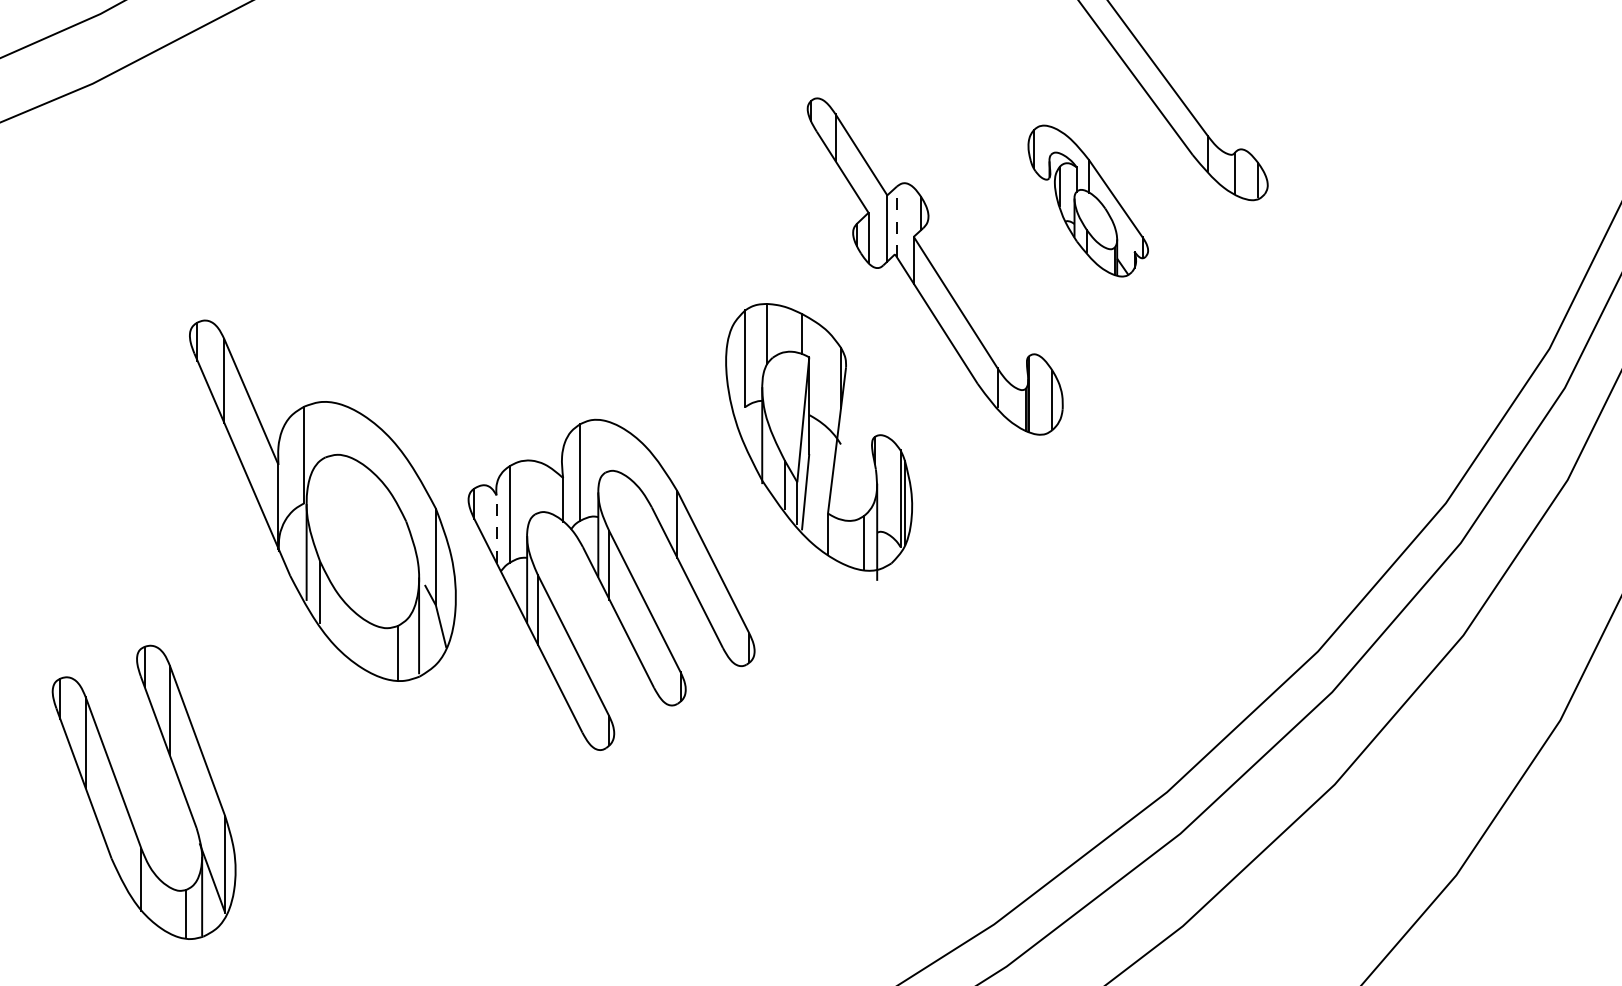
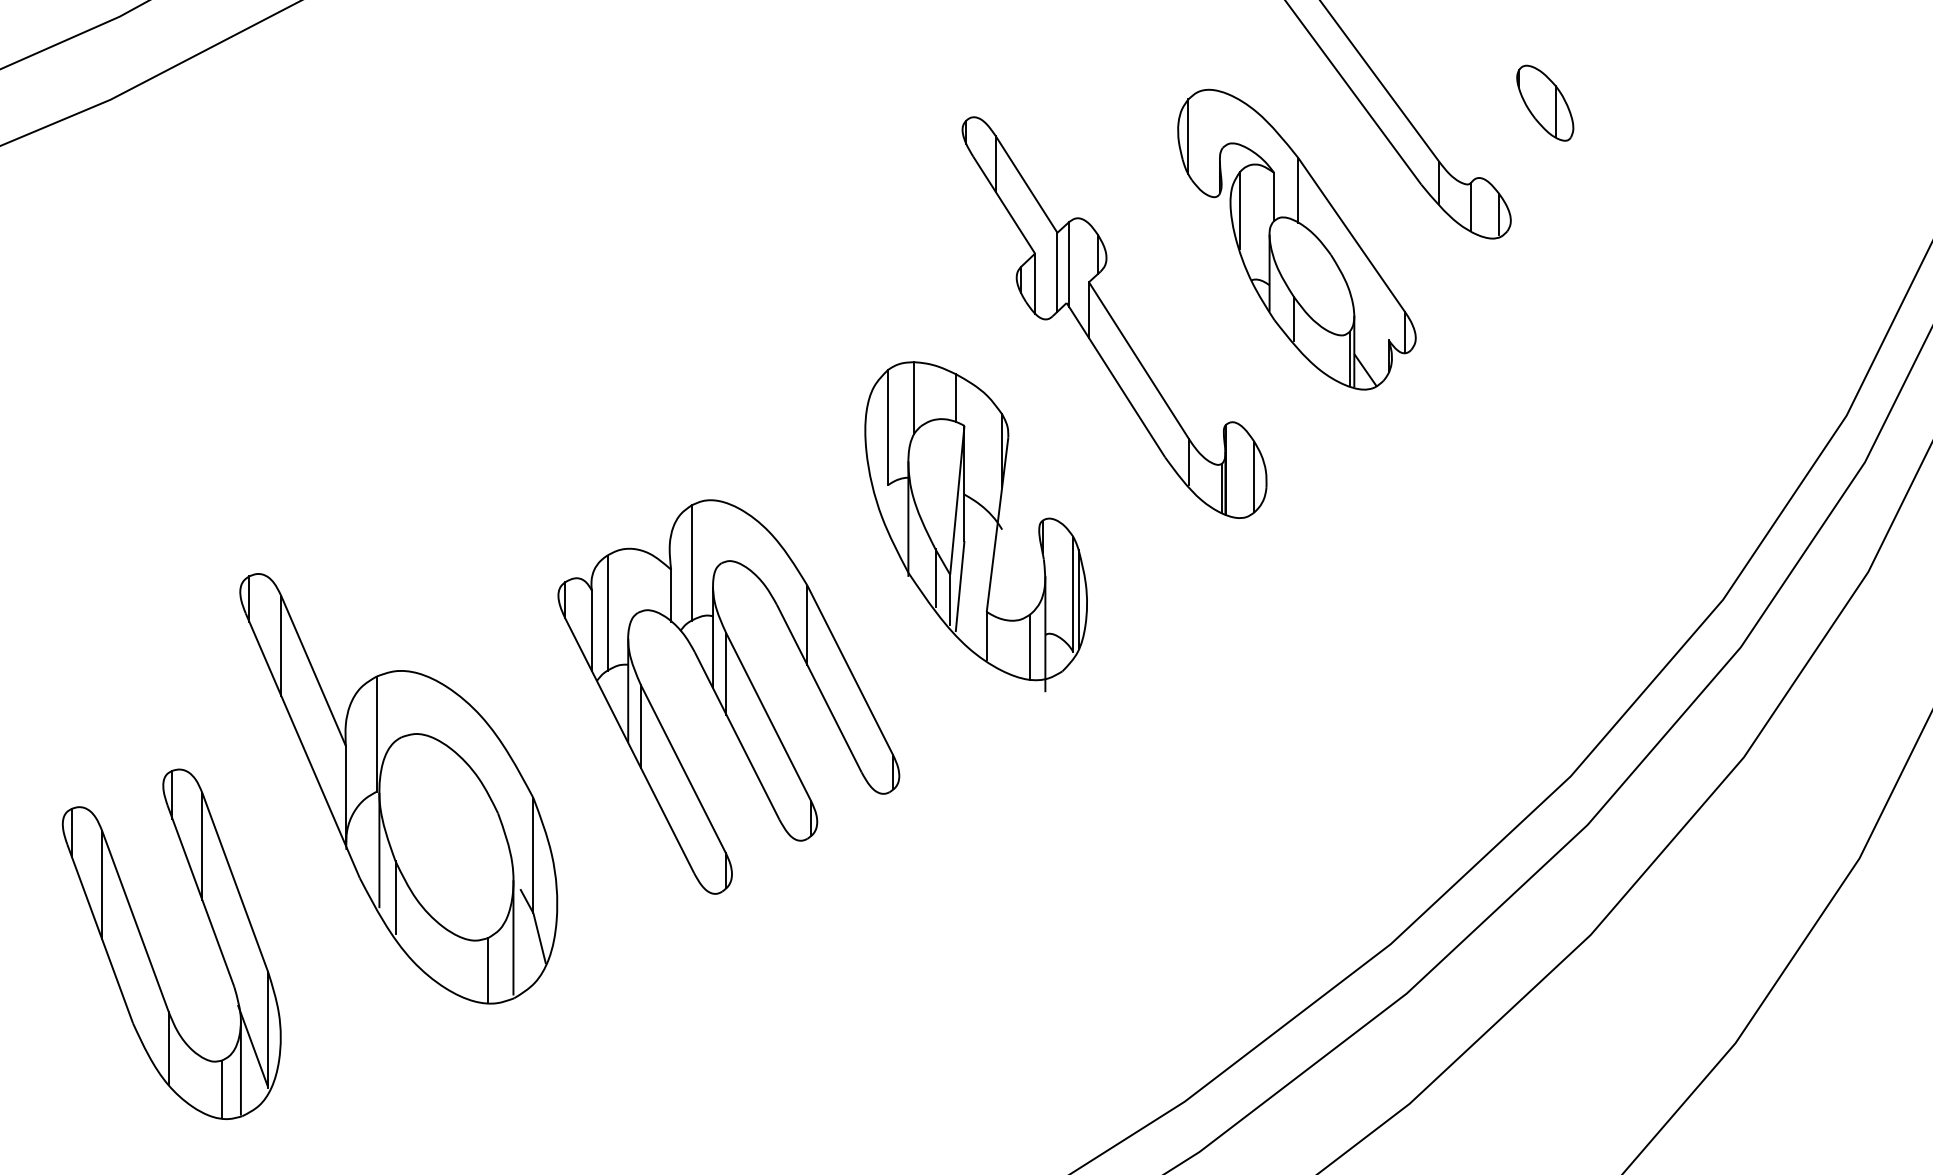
part: (1296, 86) -> (1545, 102), added
part: (1087, 200) -> (1296, 239), size x1.67
line: (896, 221) -> (1068, 263), dashed -> solid
part: (322, 500) -> (398, 788), moved
line: (496, 529) -> (591, 630), dashed -> solid

